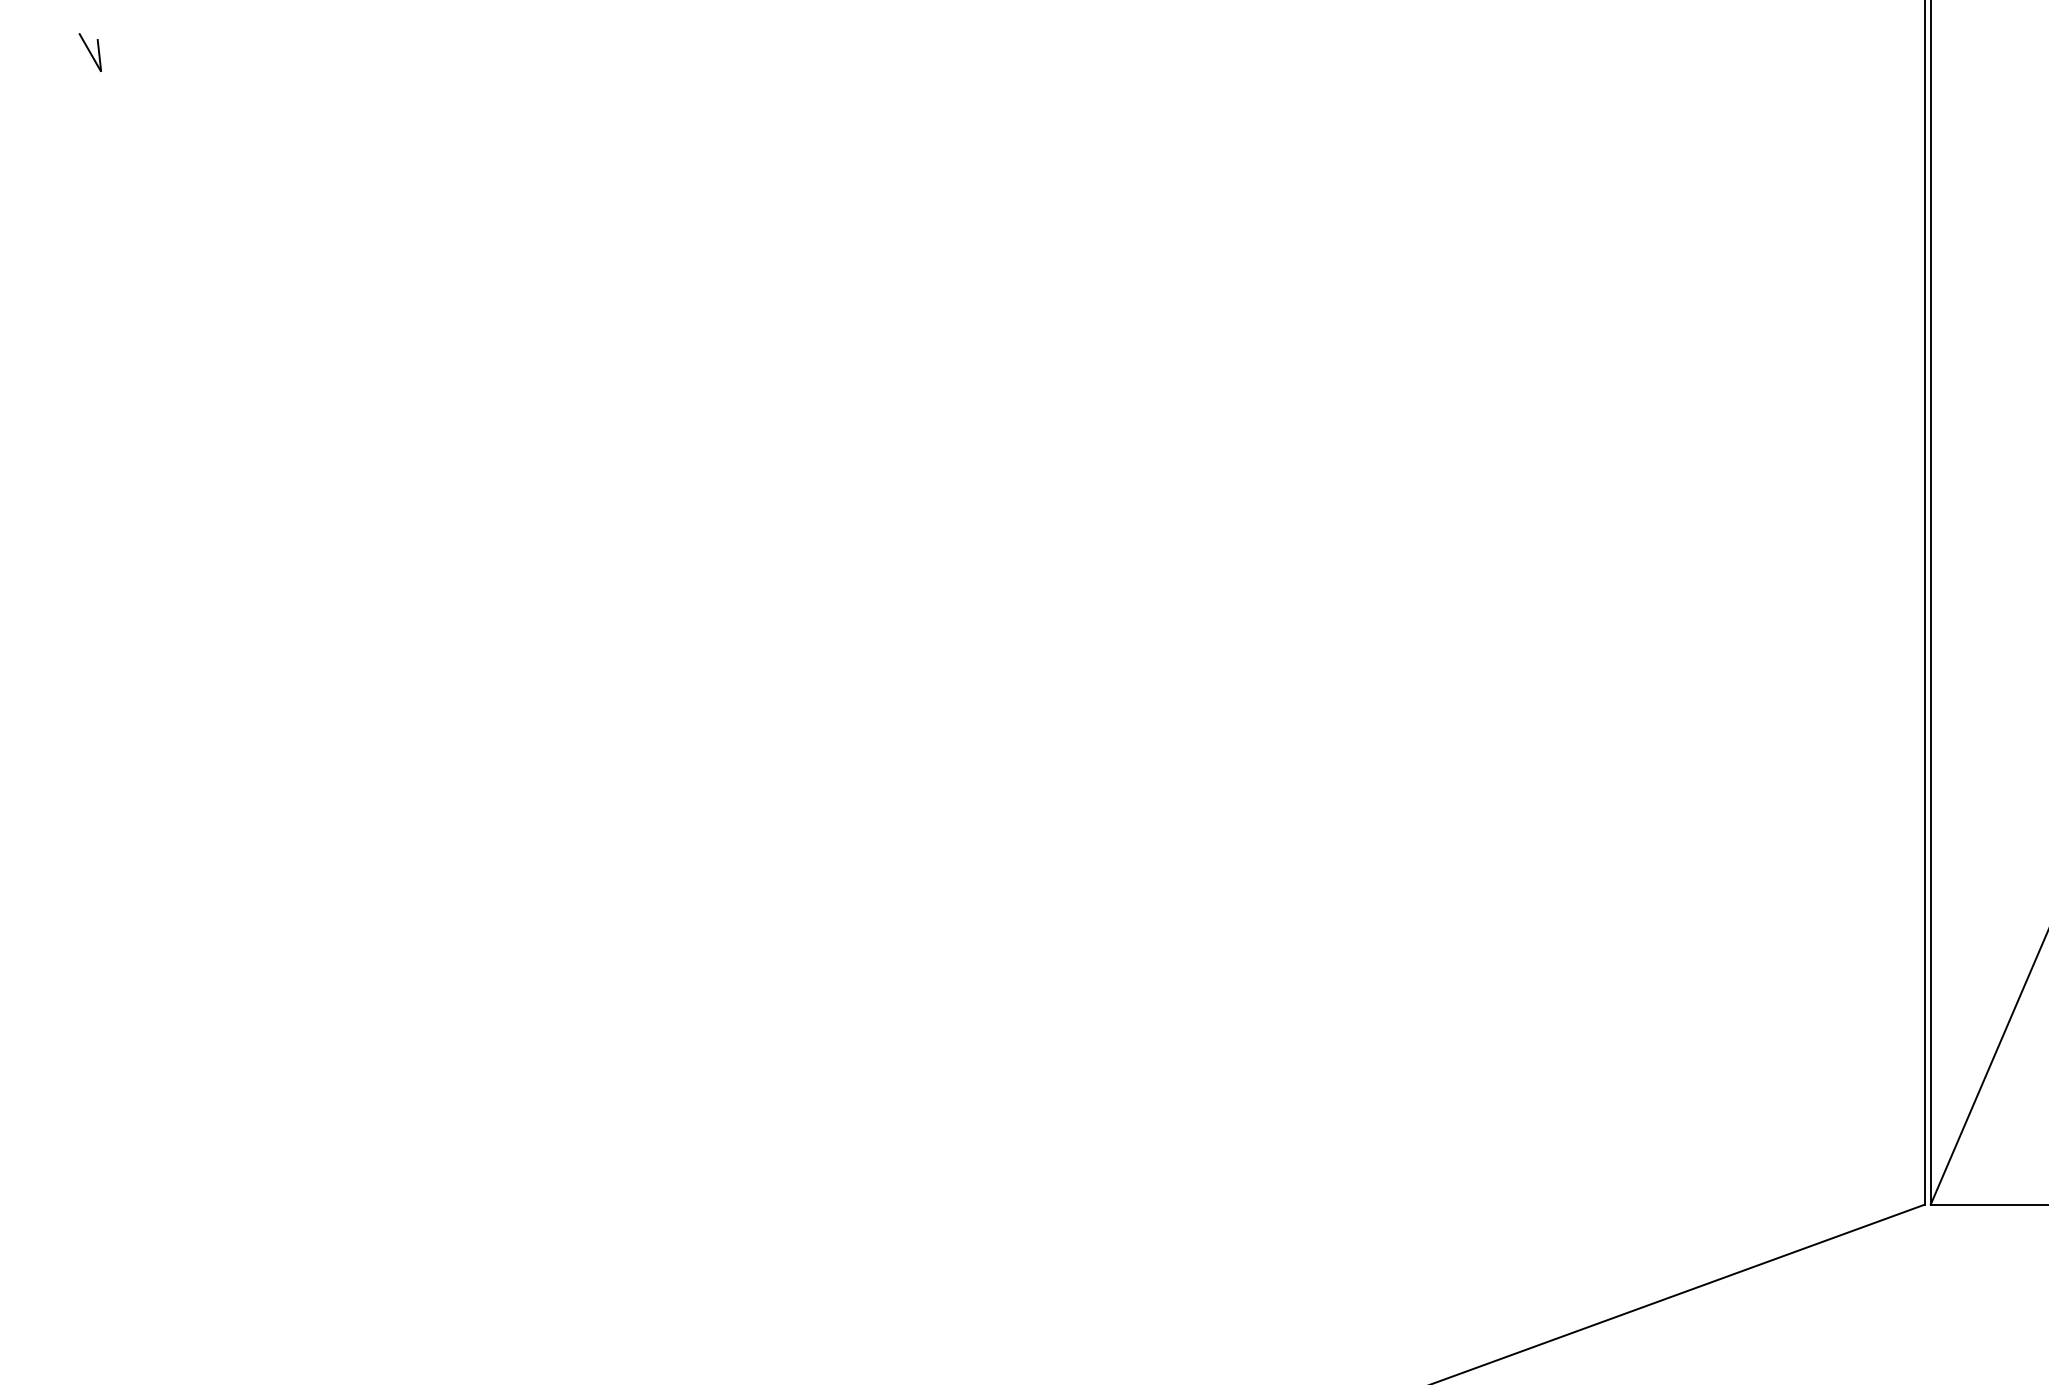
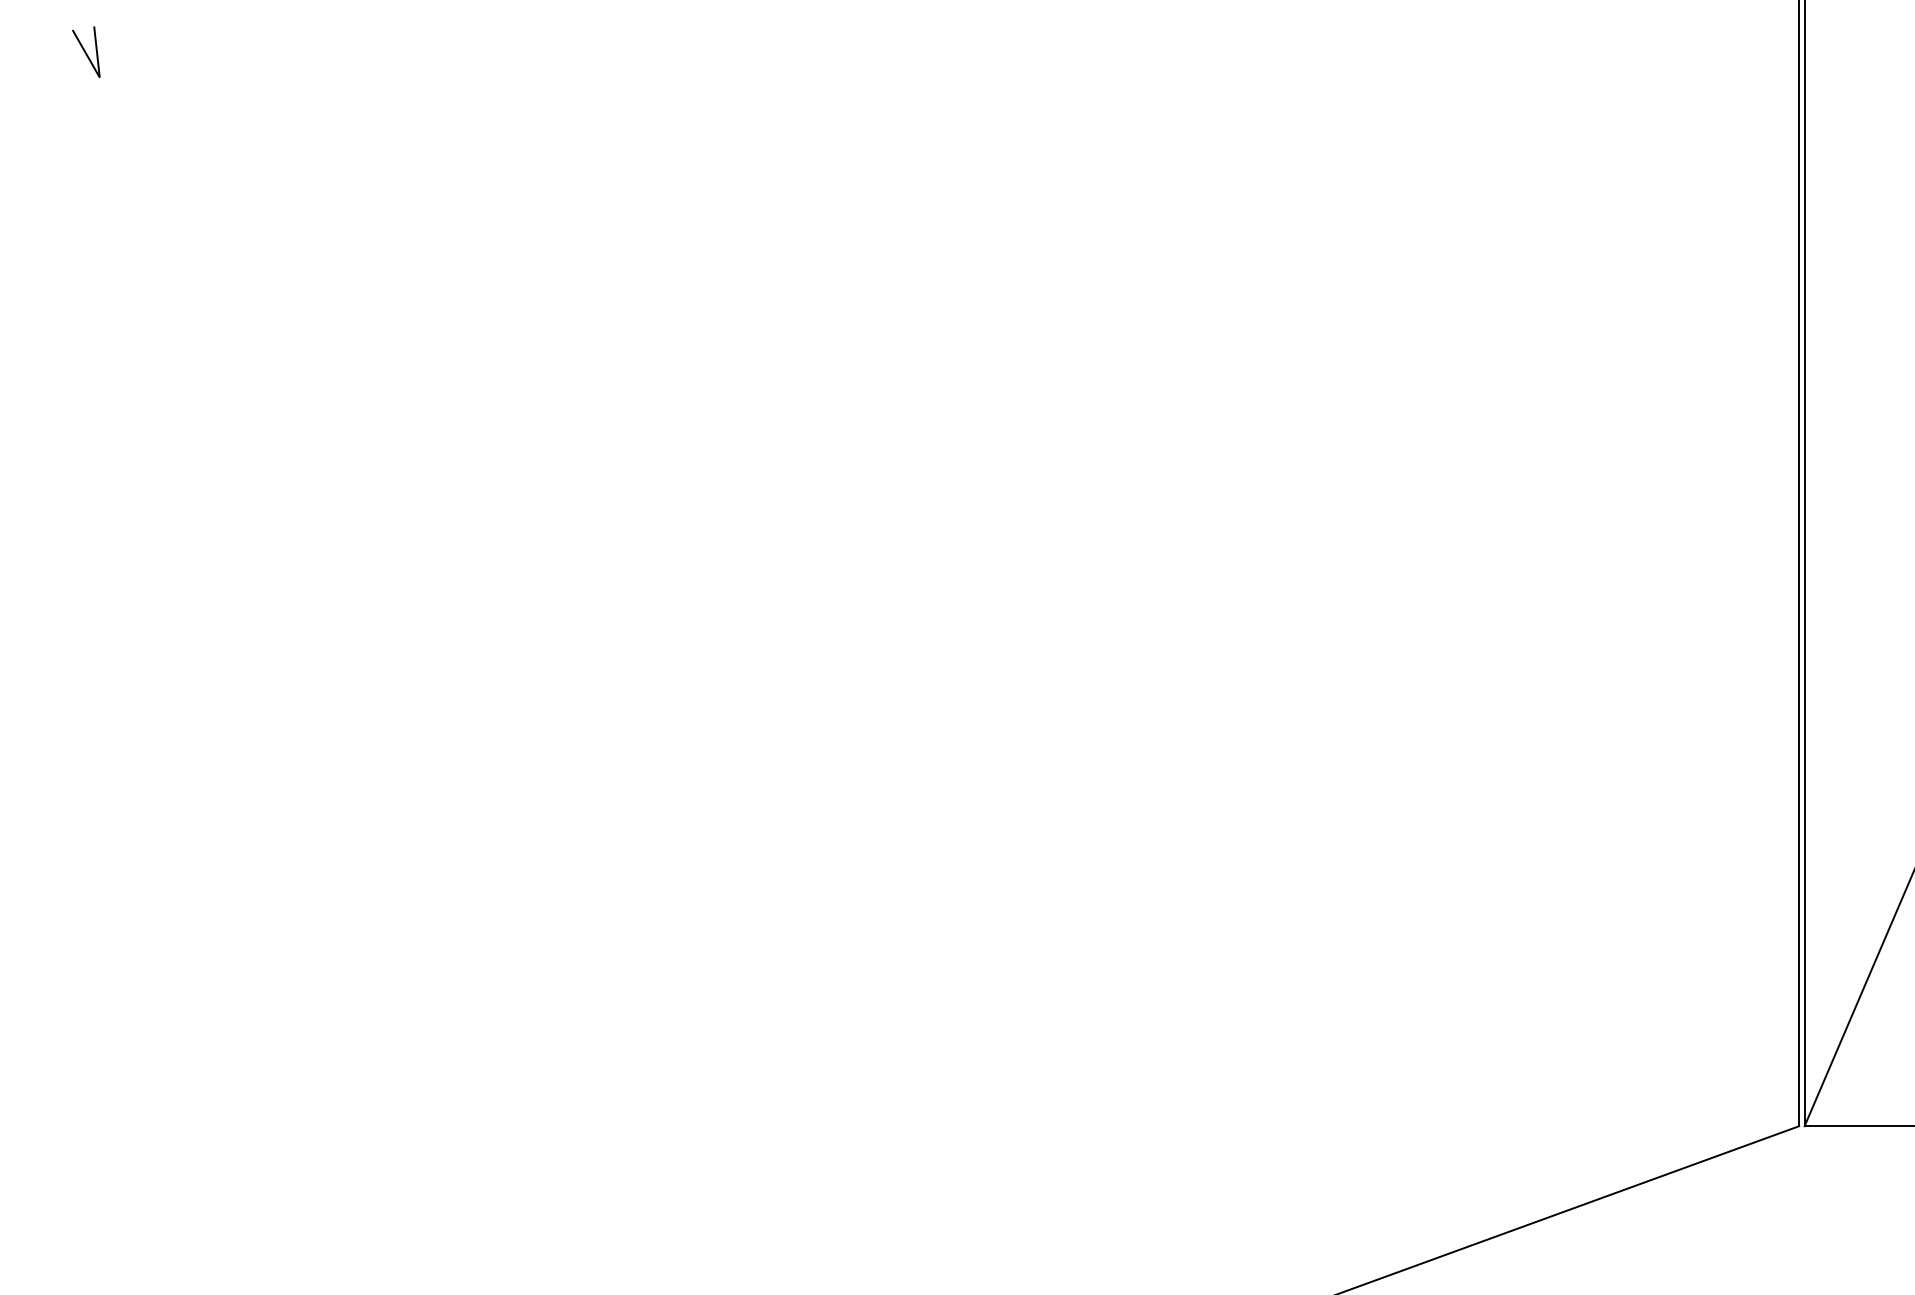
part: (92, 54) -> (86, 51), size x1.67

